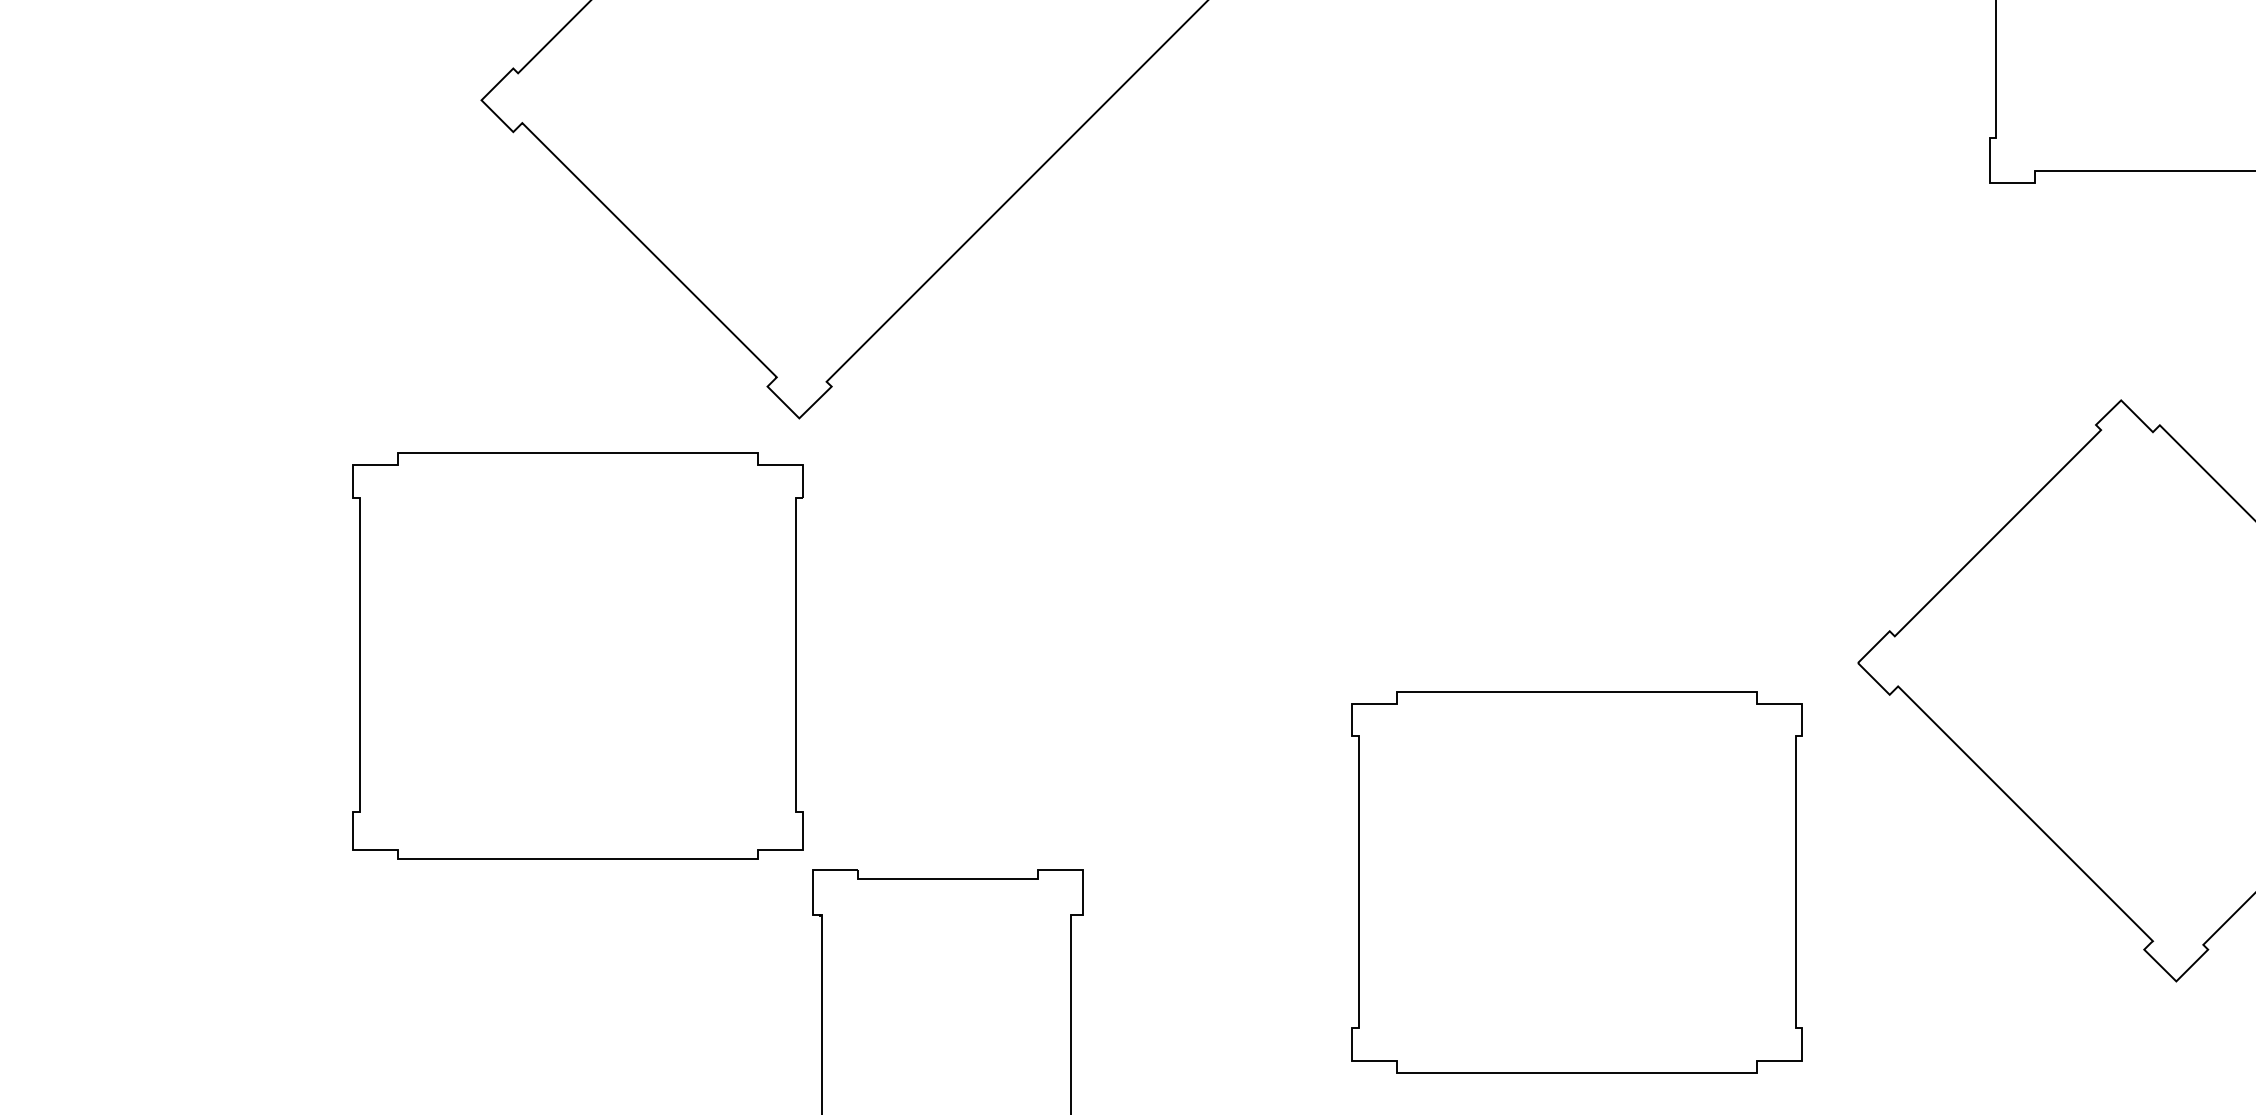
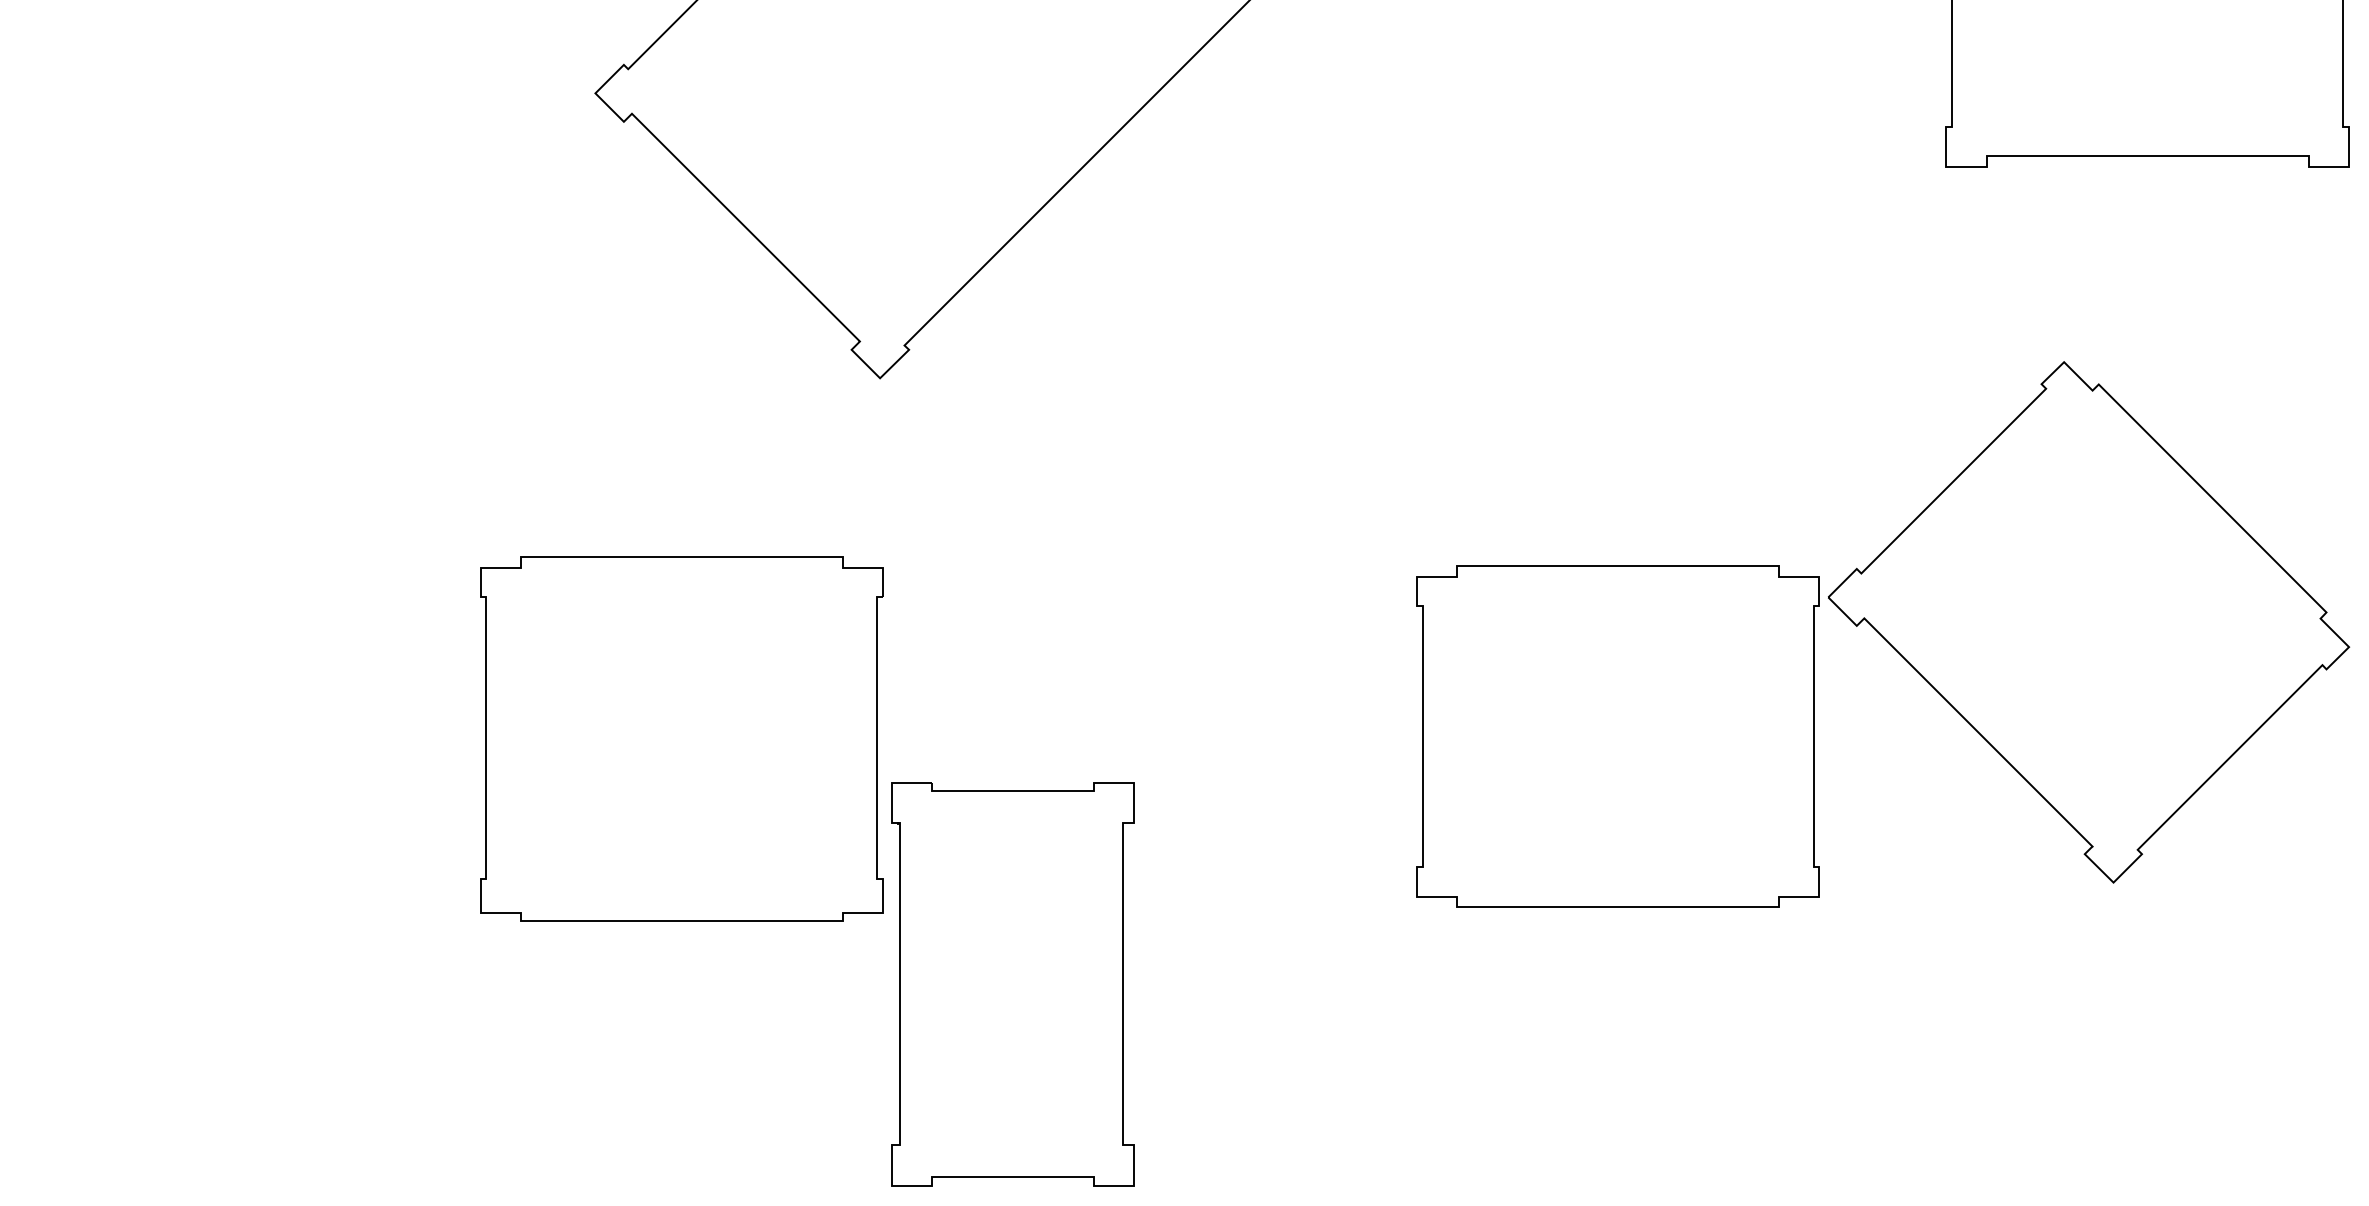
part: (577, 655) -> (681, 738), moved
part: (1576, 881) -> (1617, 736), moved

